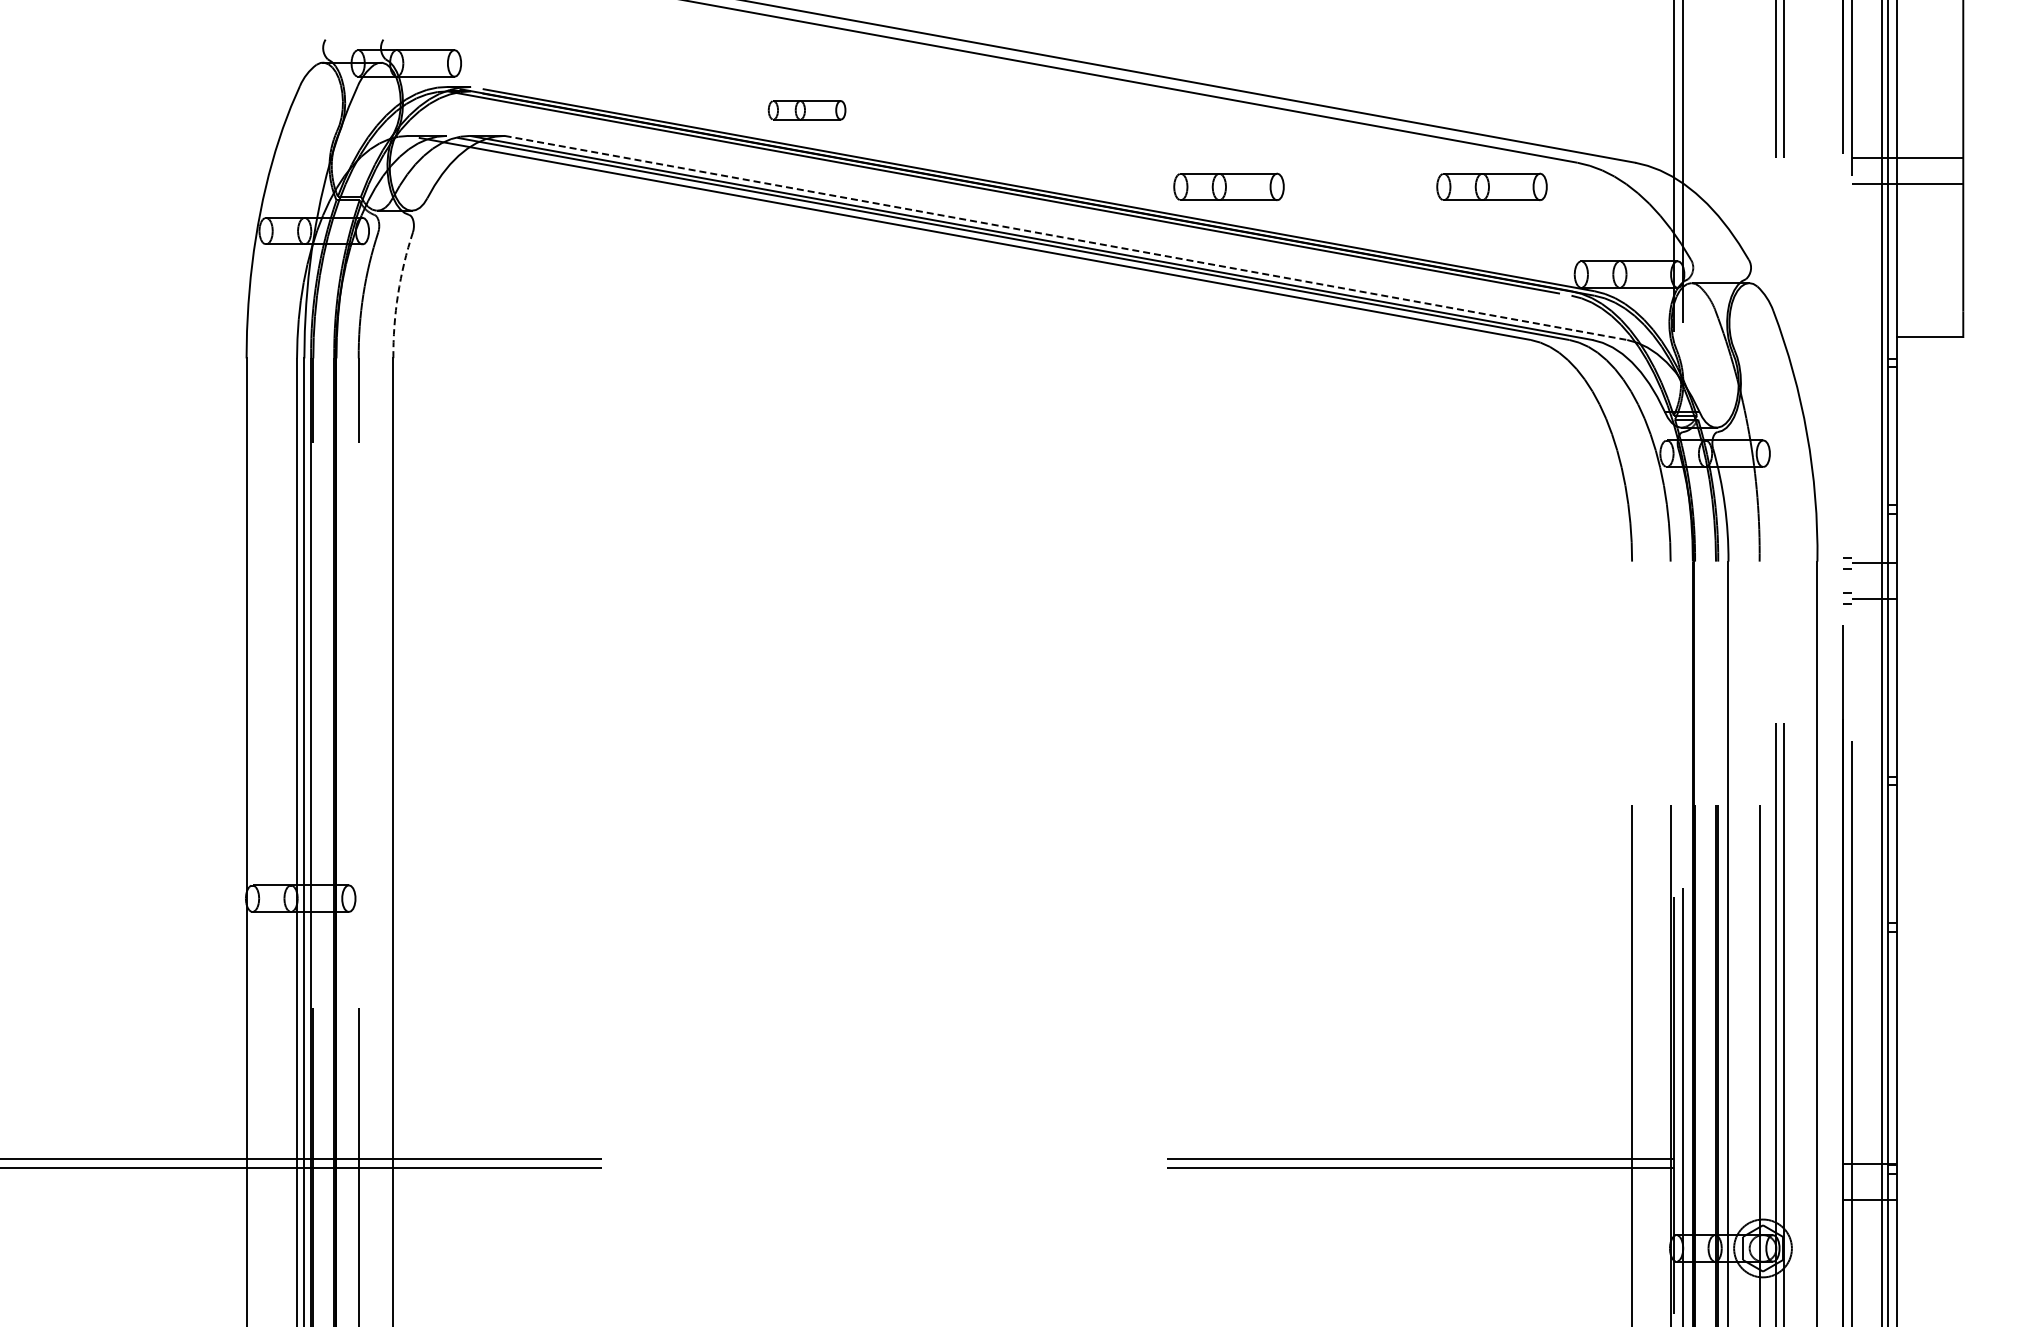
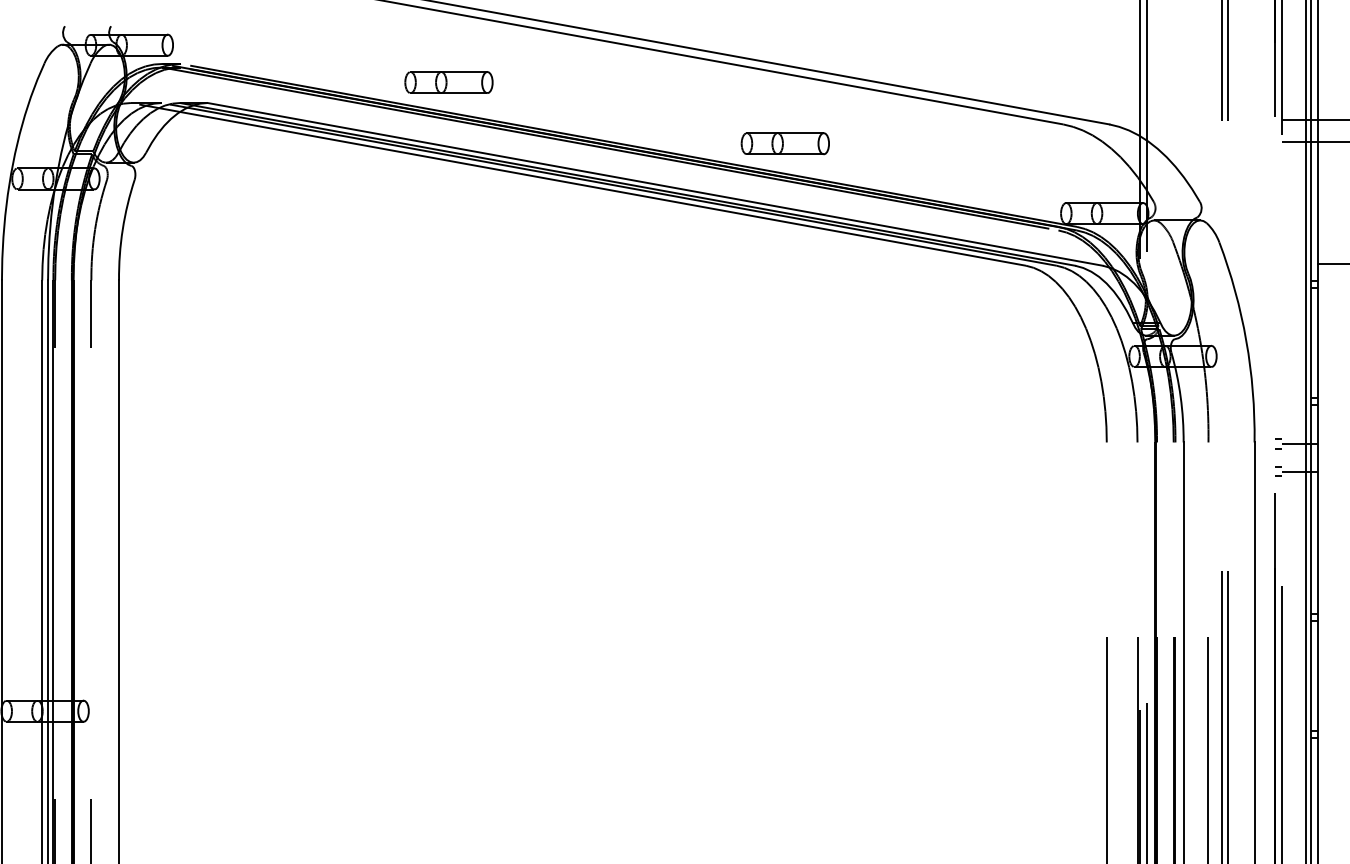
part: (806, 110) -> (448, 82), size x1.43
part: (1491, 186) -> (994, 143), removed
line: (1065, 237) -> (654, 184), dashed -> solid
arc: (398, 294) -> (123, 229), dashed -> solid

